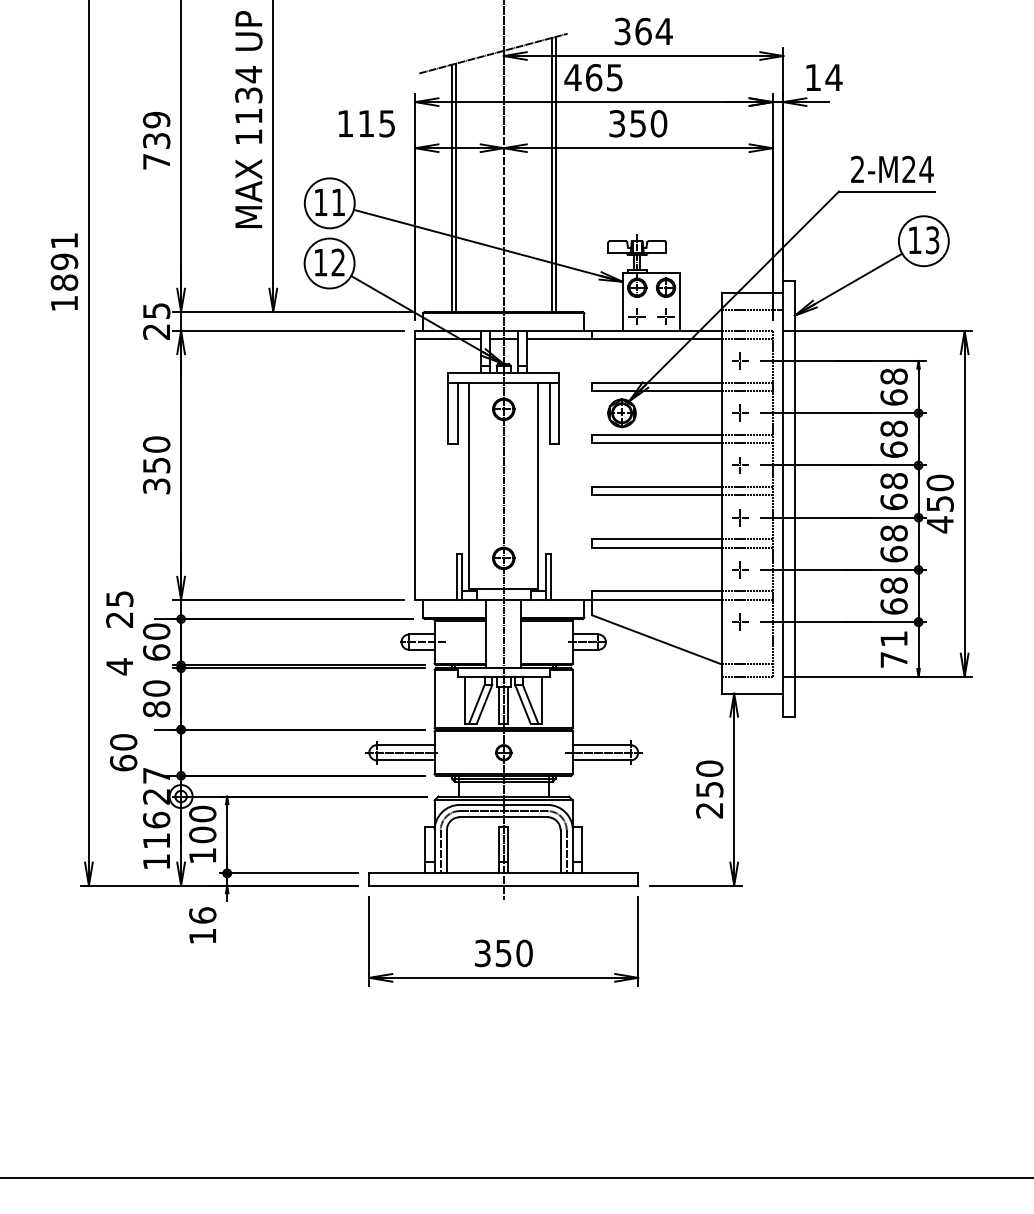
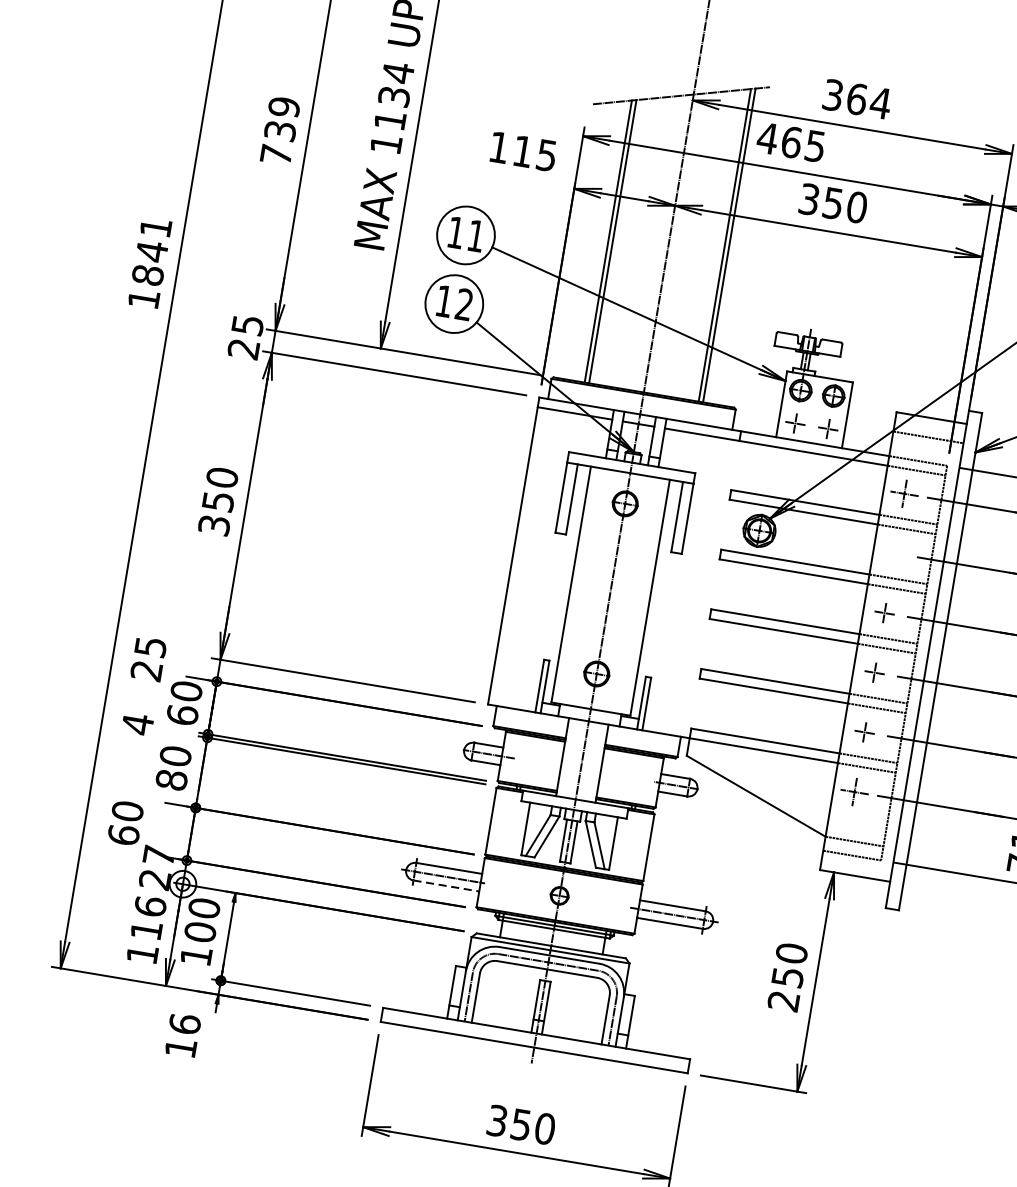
text: (64, 261) -> (152, 251), 1891 -> 1841
part: (740, 360) -> (904, 493), size x1.4
part: (740, 412) -> (894, 552), removed
part: (740, 621) -> (855, 791), size x1.4
line: (405, 760) -> (446, 885), solid -> dashed

